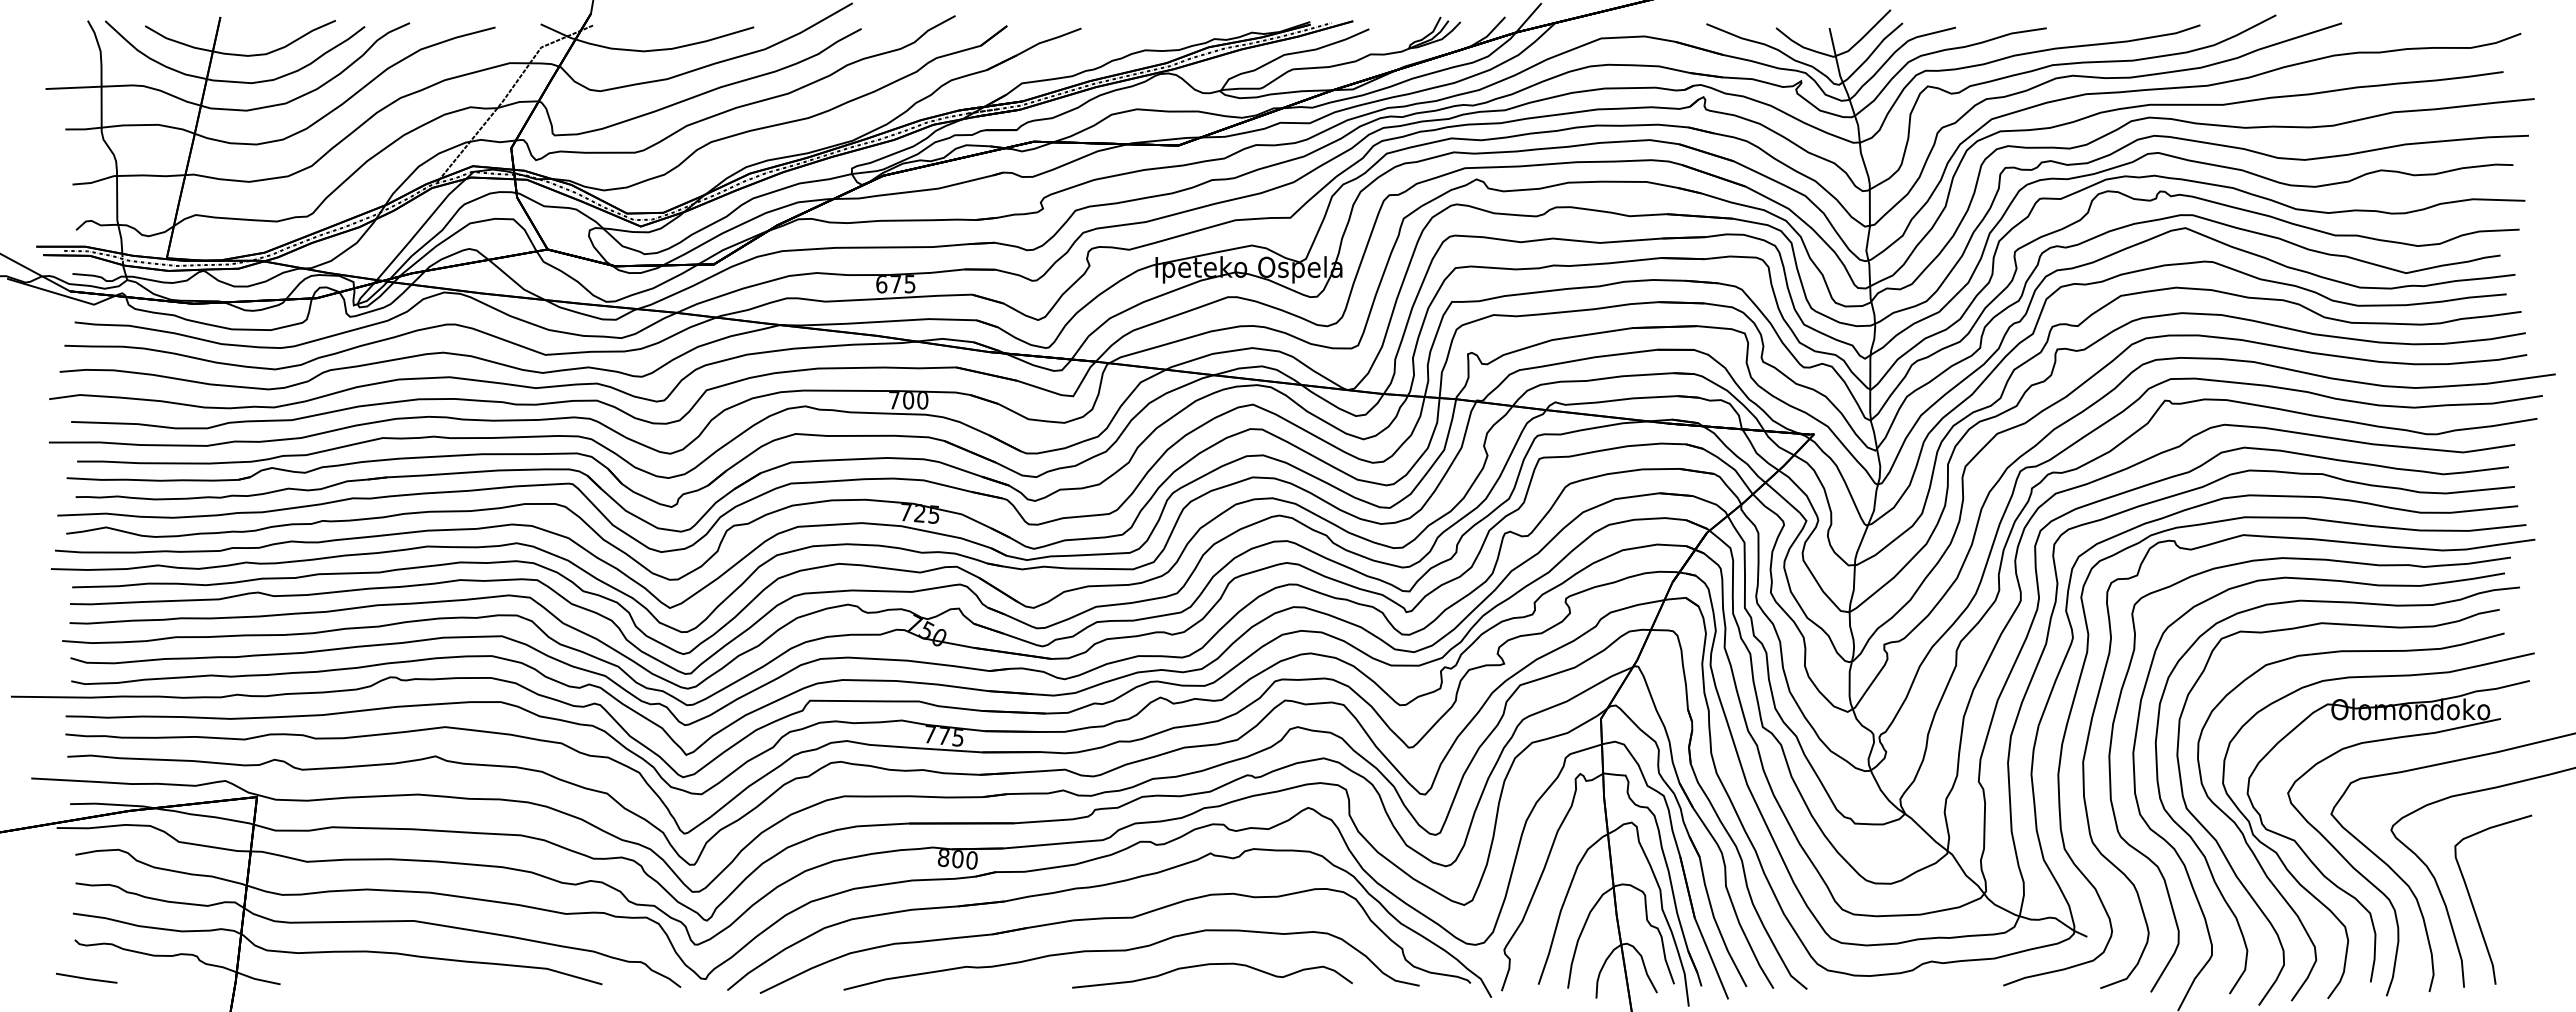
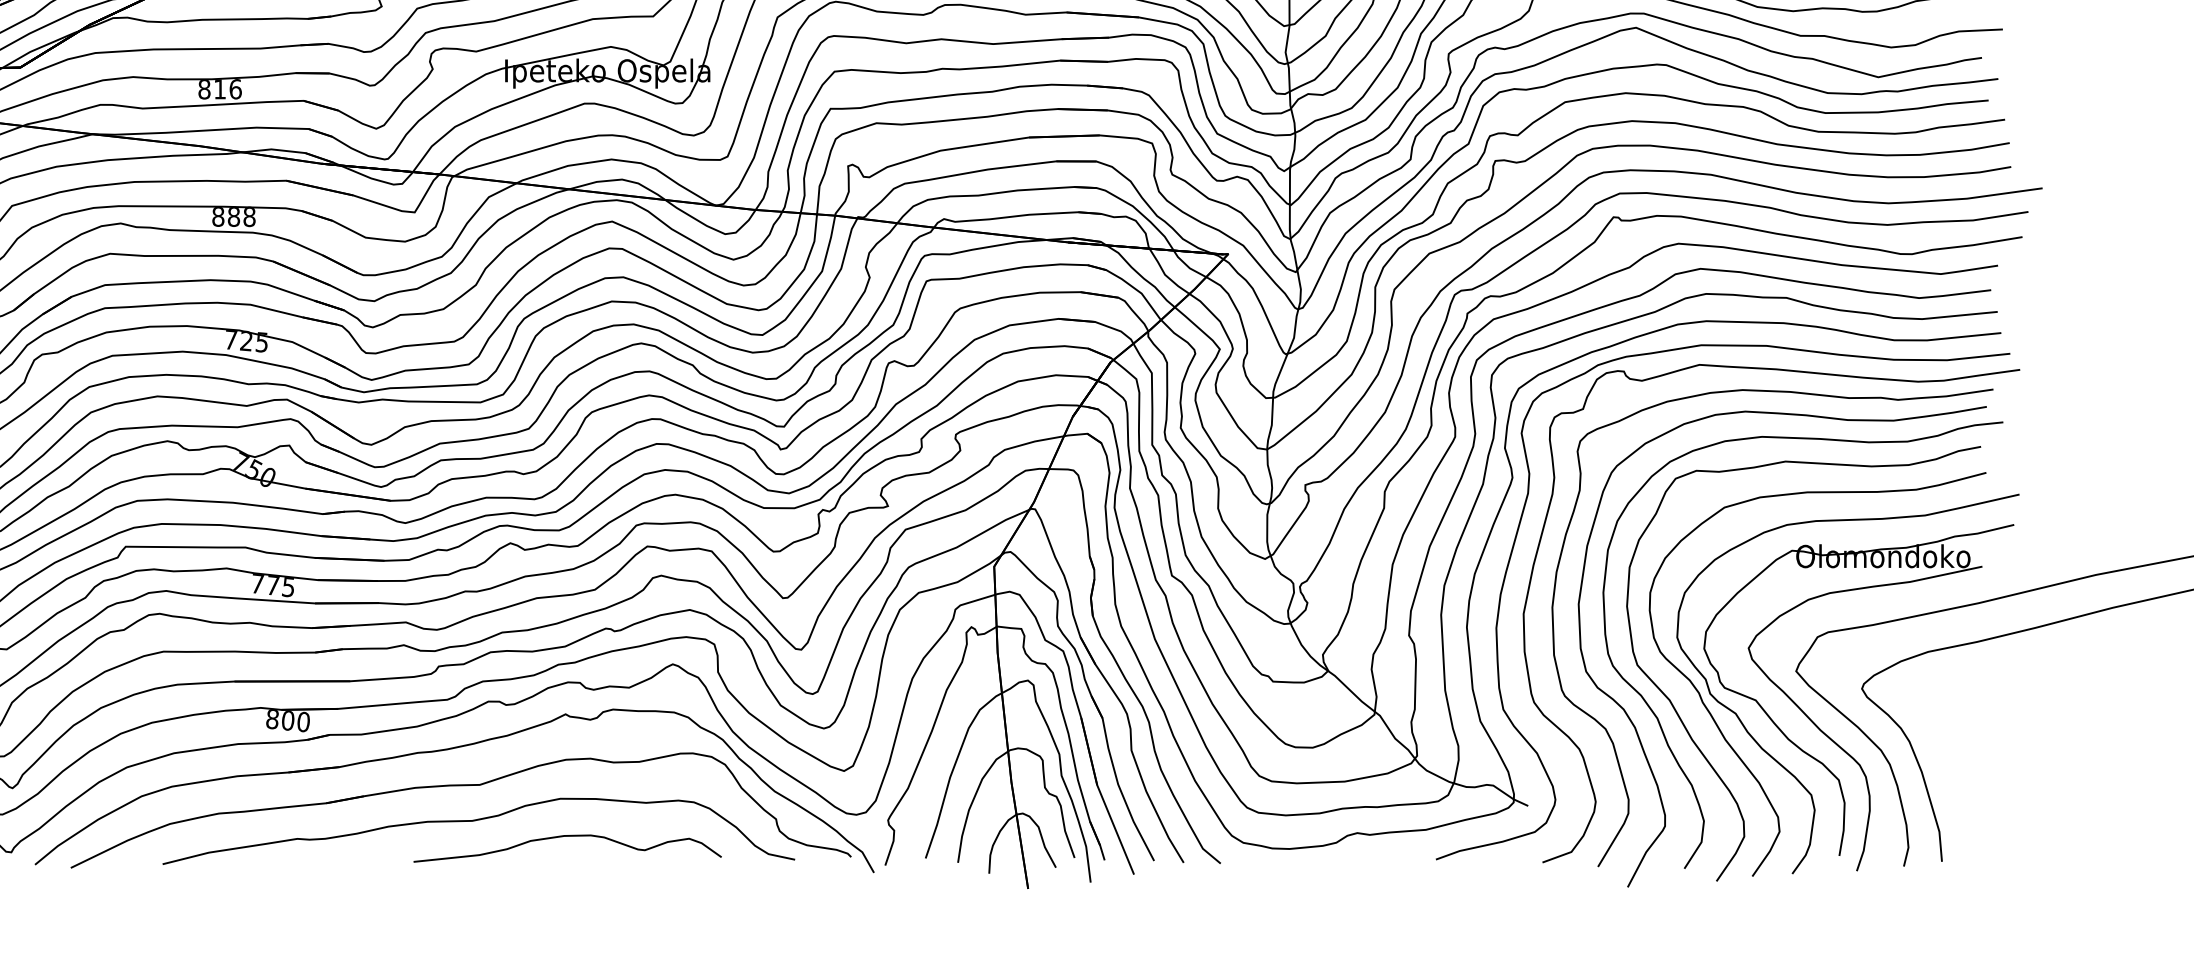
text: (895, 284) -> (219, 89), 675 -> 816
text: (908, 400) -> (233, 217), 700 -> 888
curve: (2473, 904) -> (1952, 770), removed

